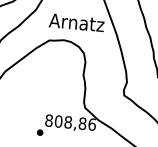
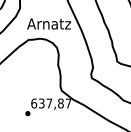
text: (70, 122) -> (51, 103), 808,86 -> 637,87

